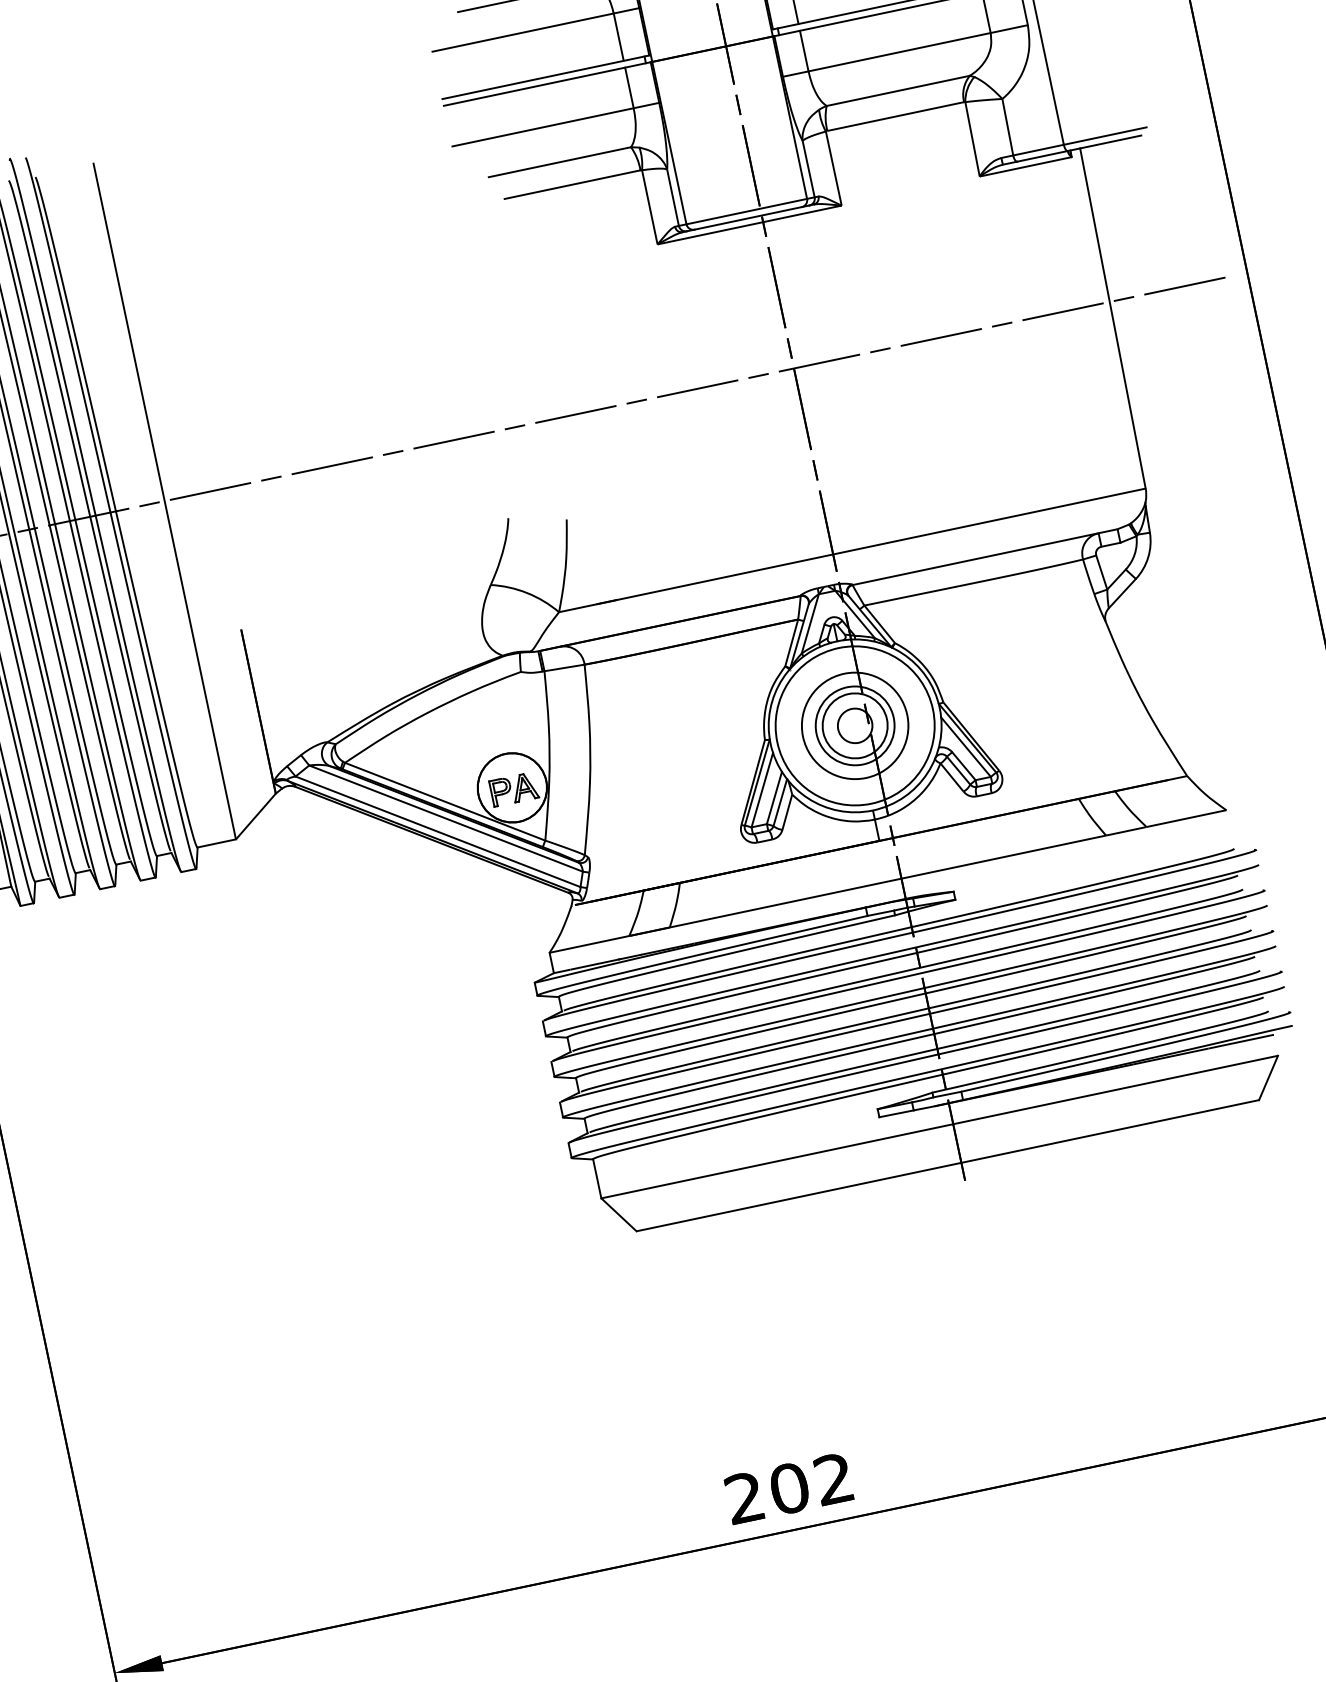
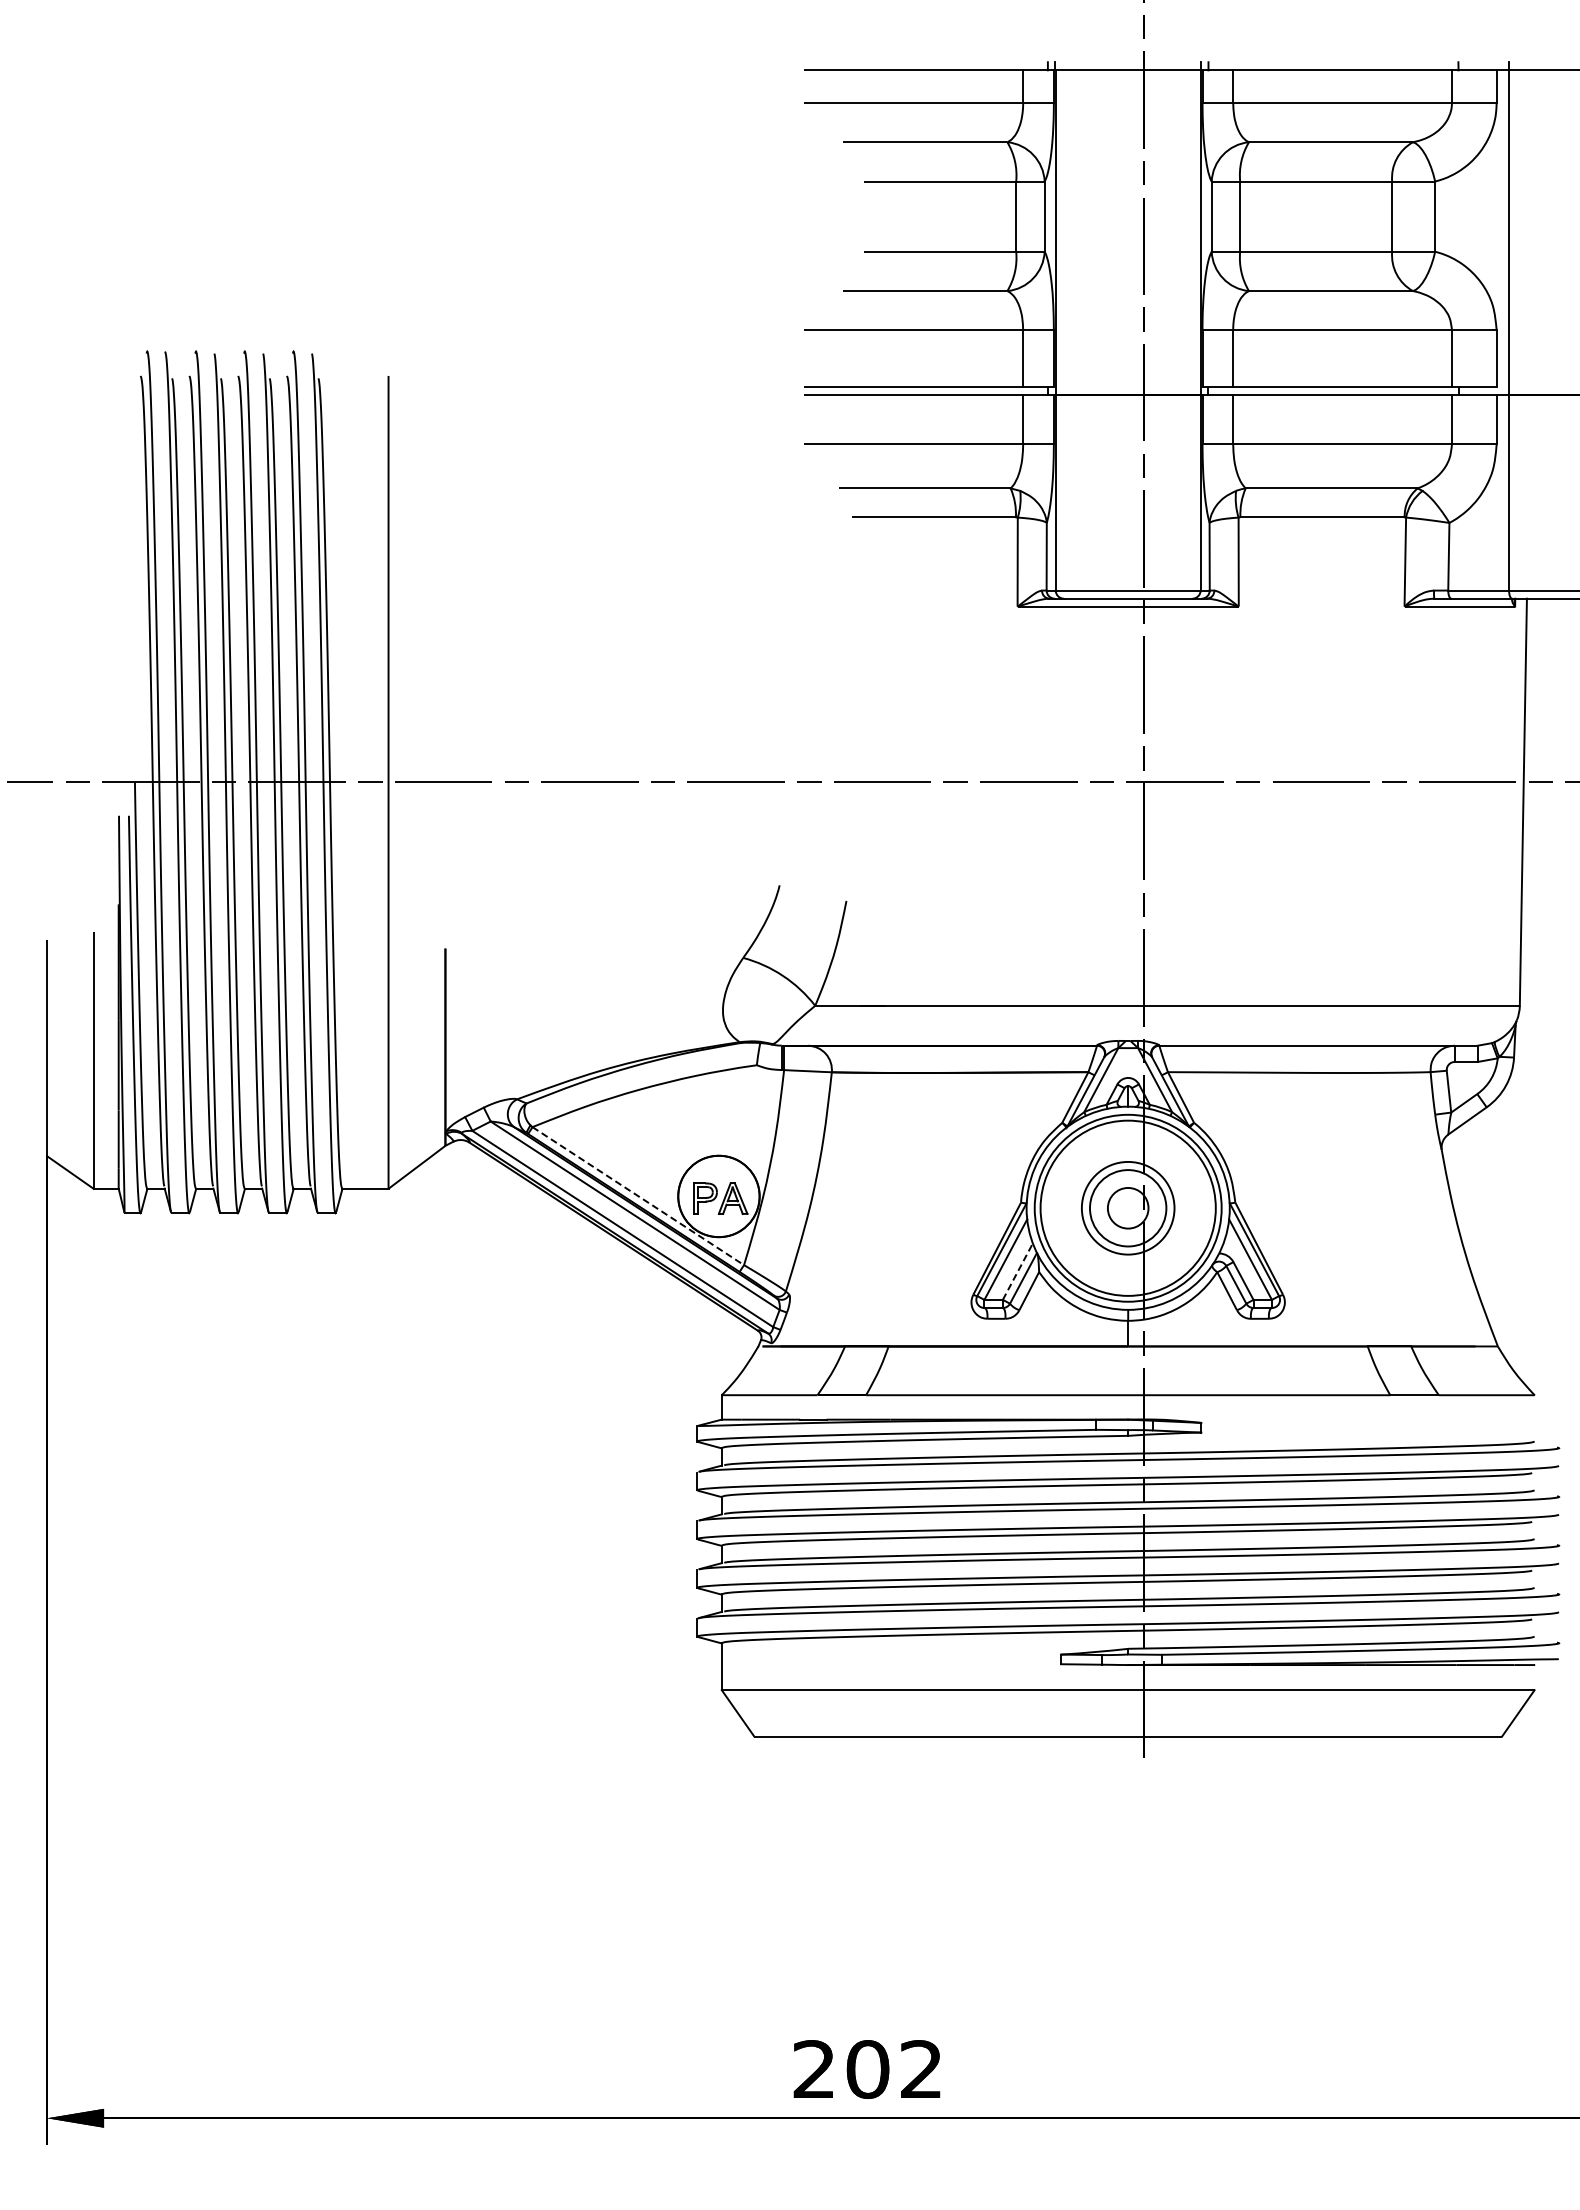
circle: (854, 725) -> (1127, 1207), size x1.4
line: (774, 797) -> (1017, 1271), solid -> dashed
line: (445, 801) -> (638, 1196), solid -> dashed

